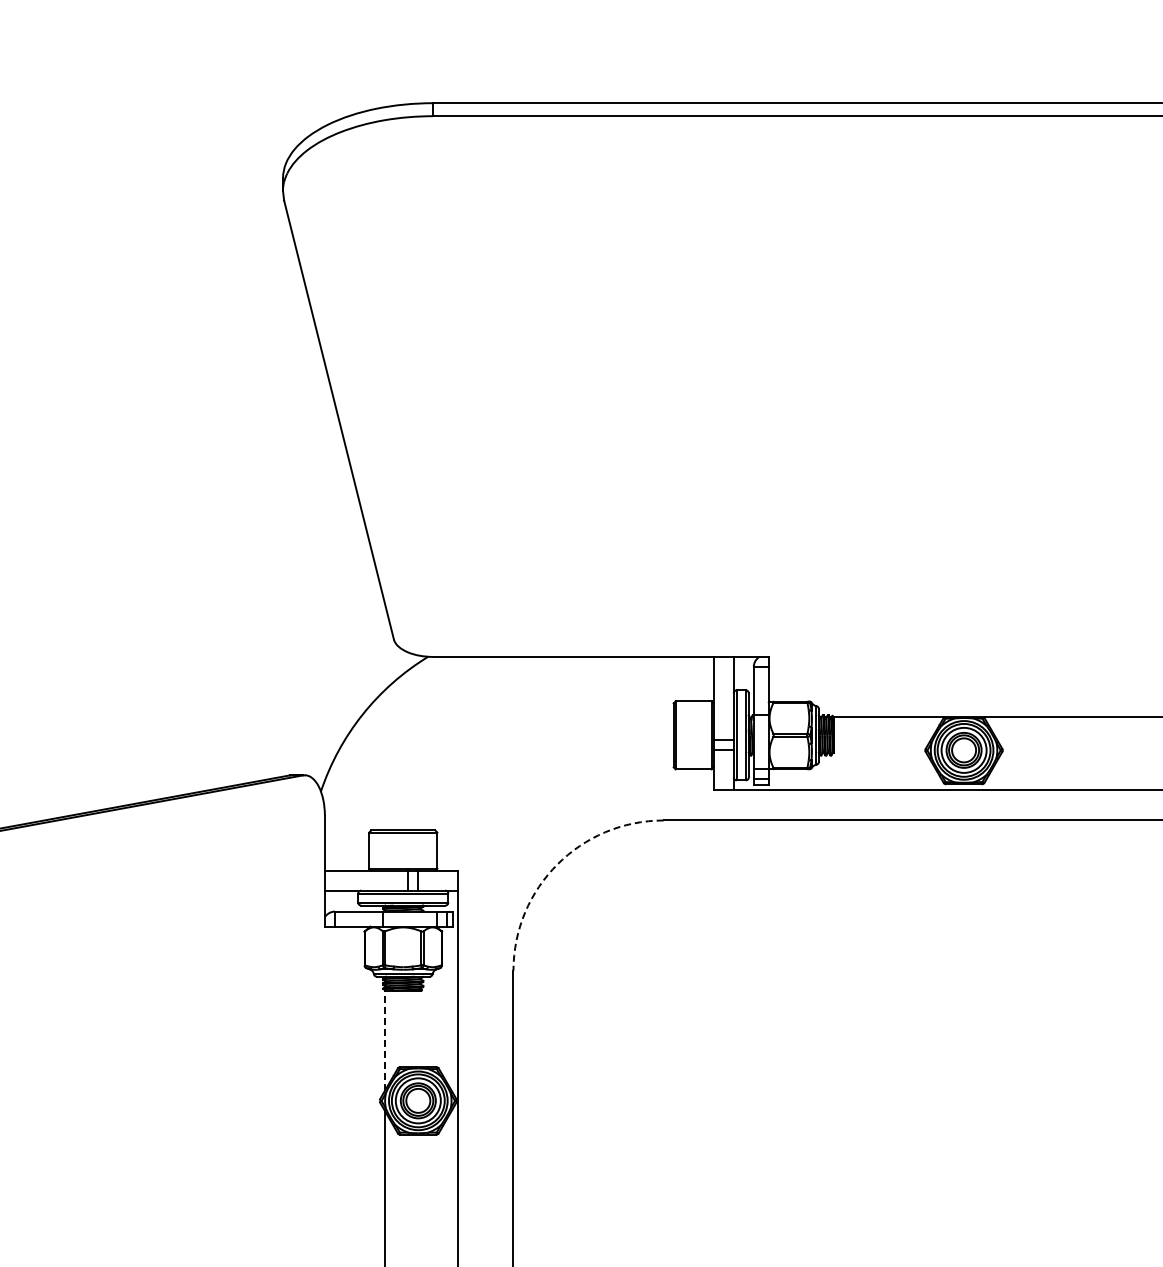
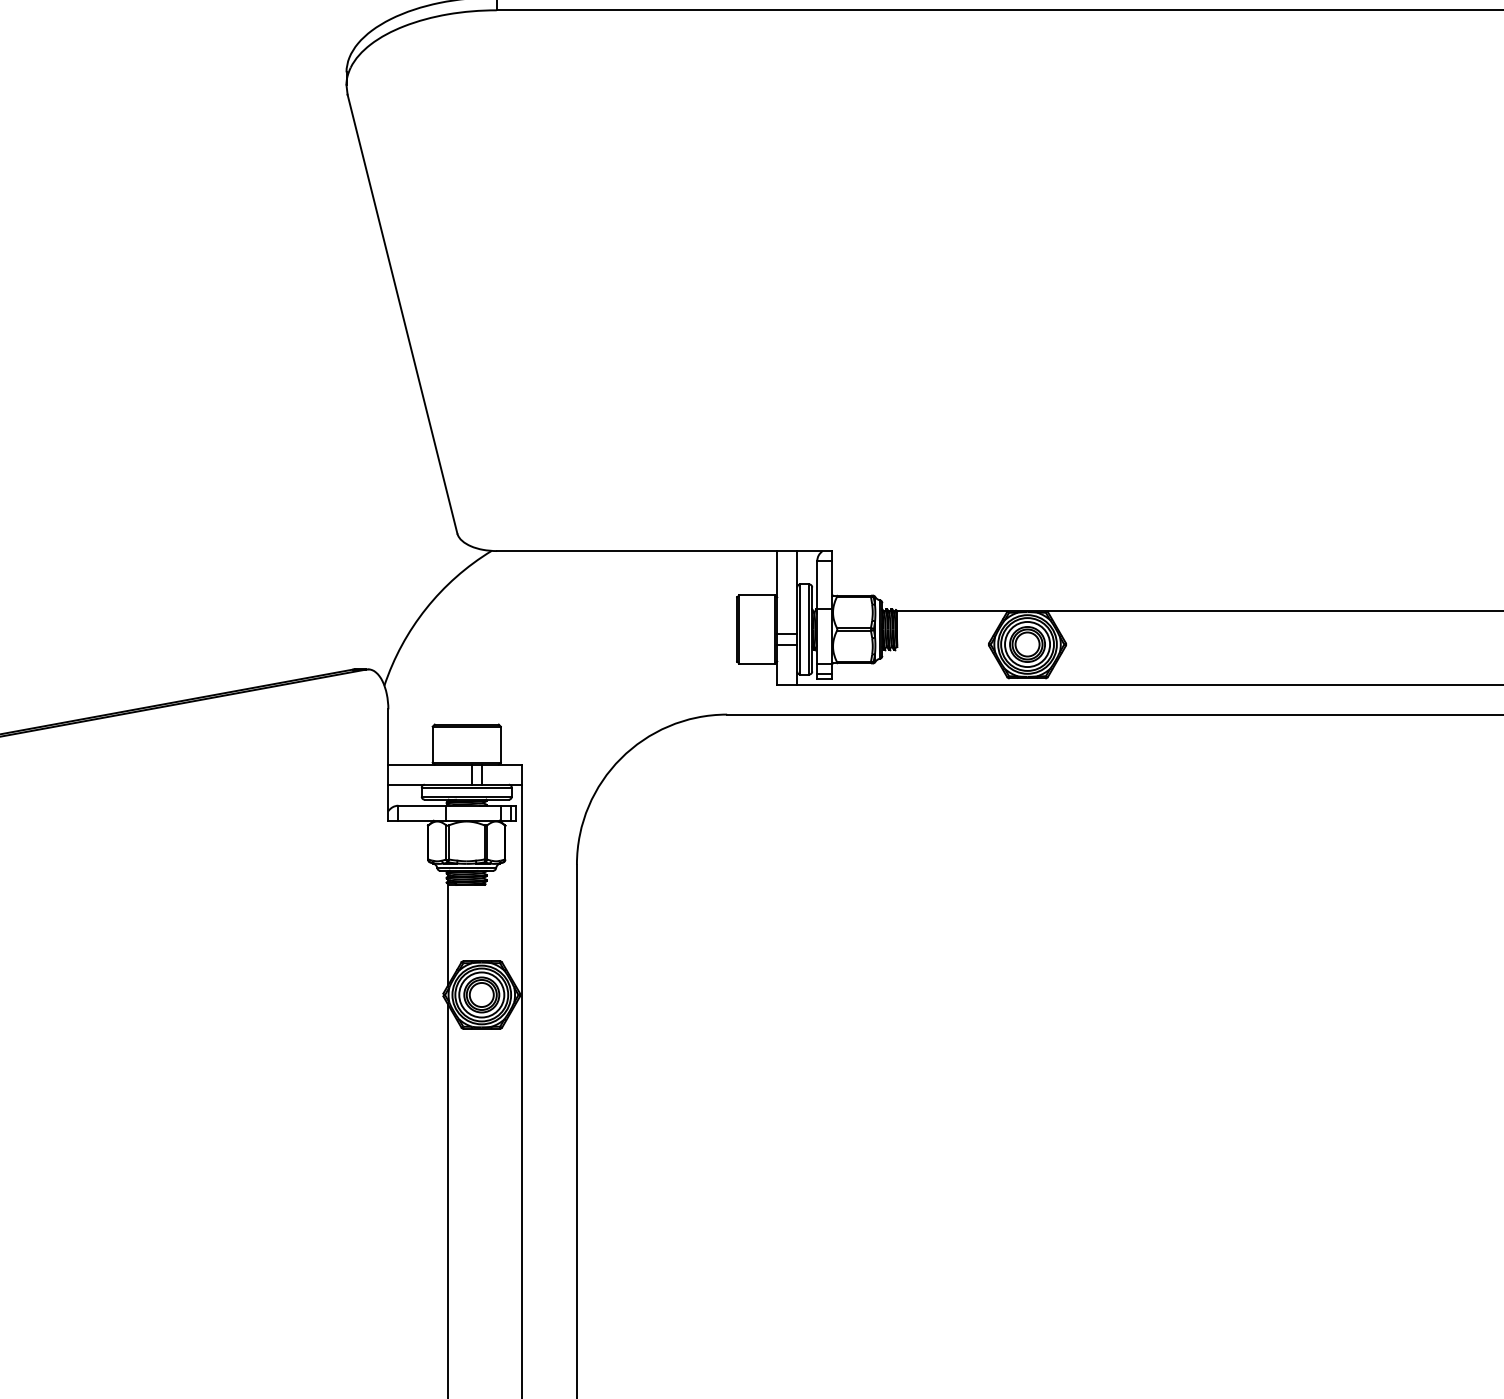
arc: (557, 864) -> (620, 758), dashed -> solid
line: (385, 1040) -> (448, 934), dashed -> solid

